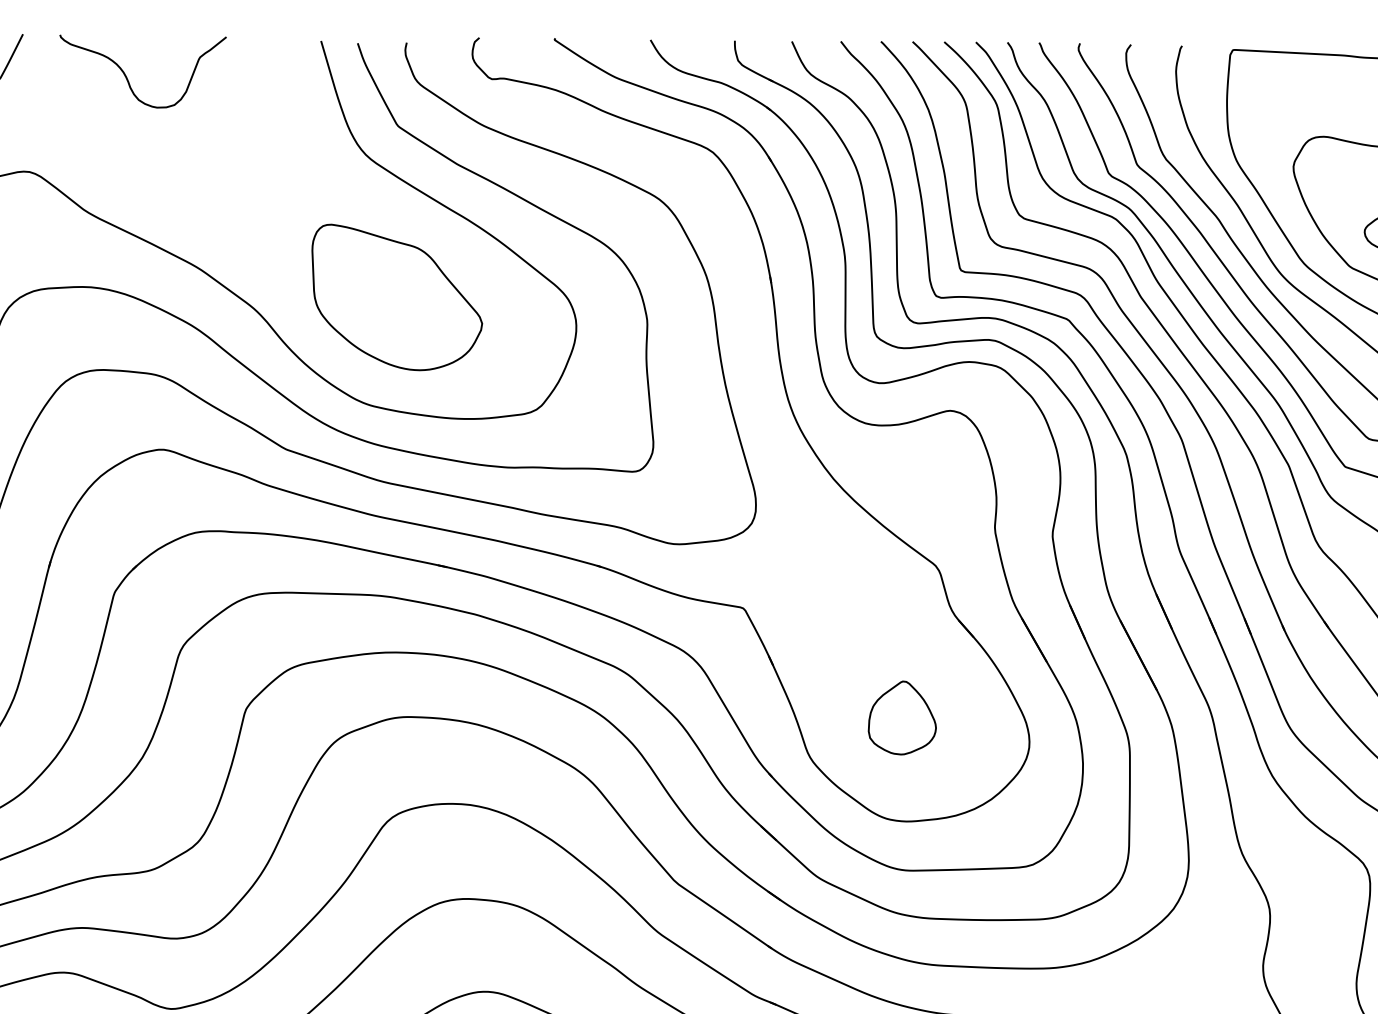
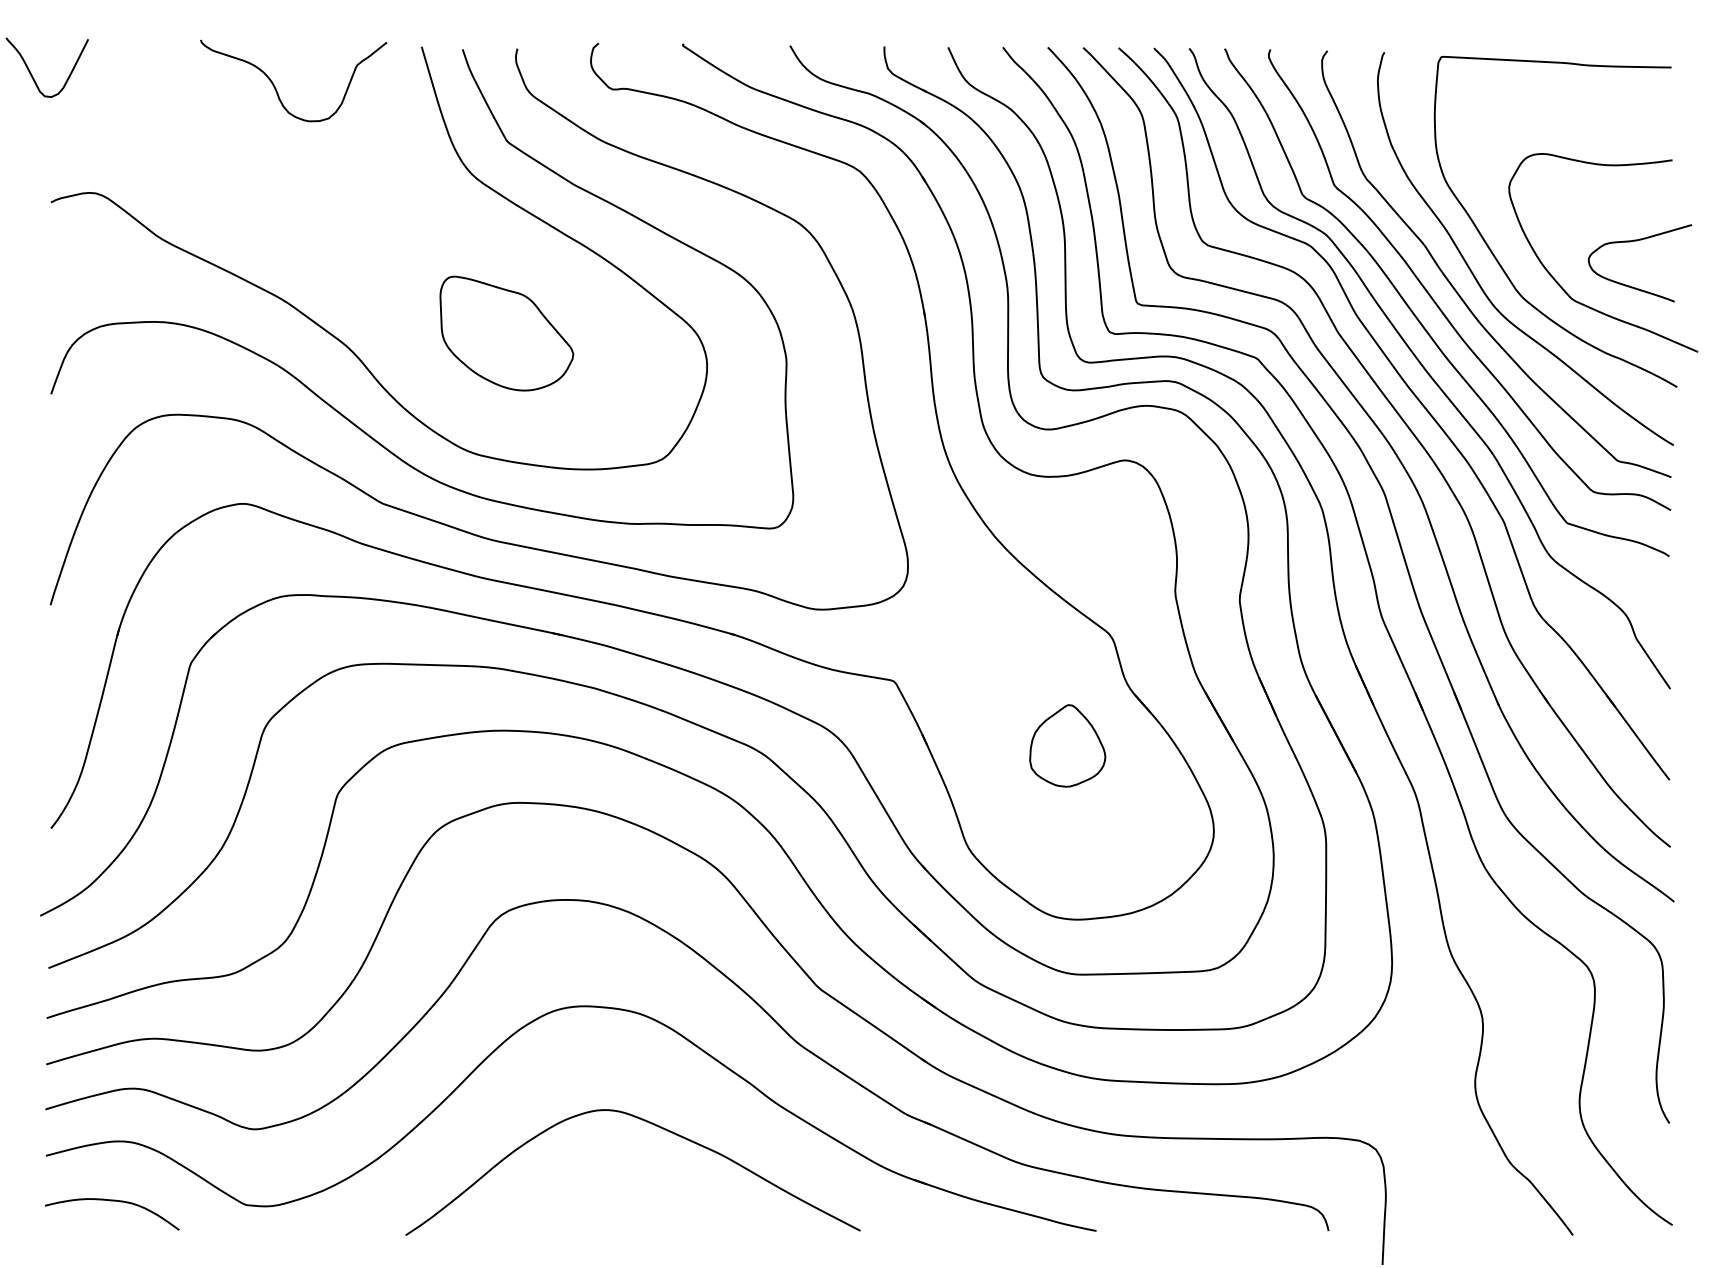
curve: (127, 78) -> (276, 88), moved
part: (396, 297) -> (506, 333), size x0.7
part: (902, 717) -> (1067, 745), moved

